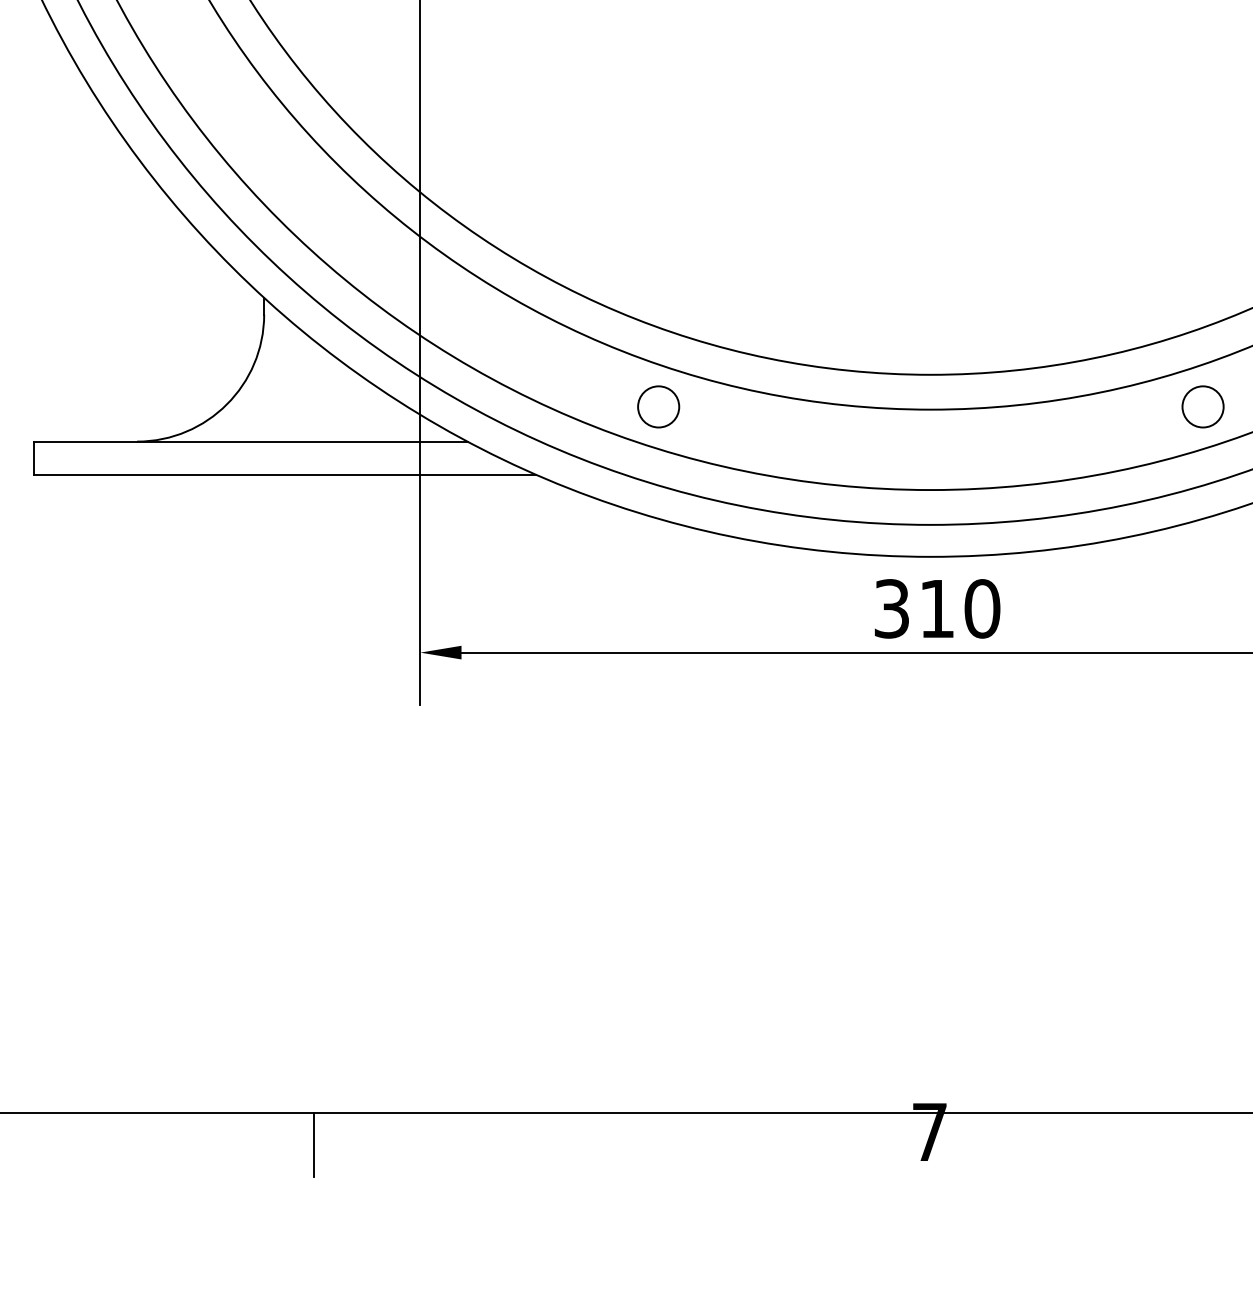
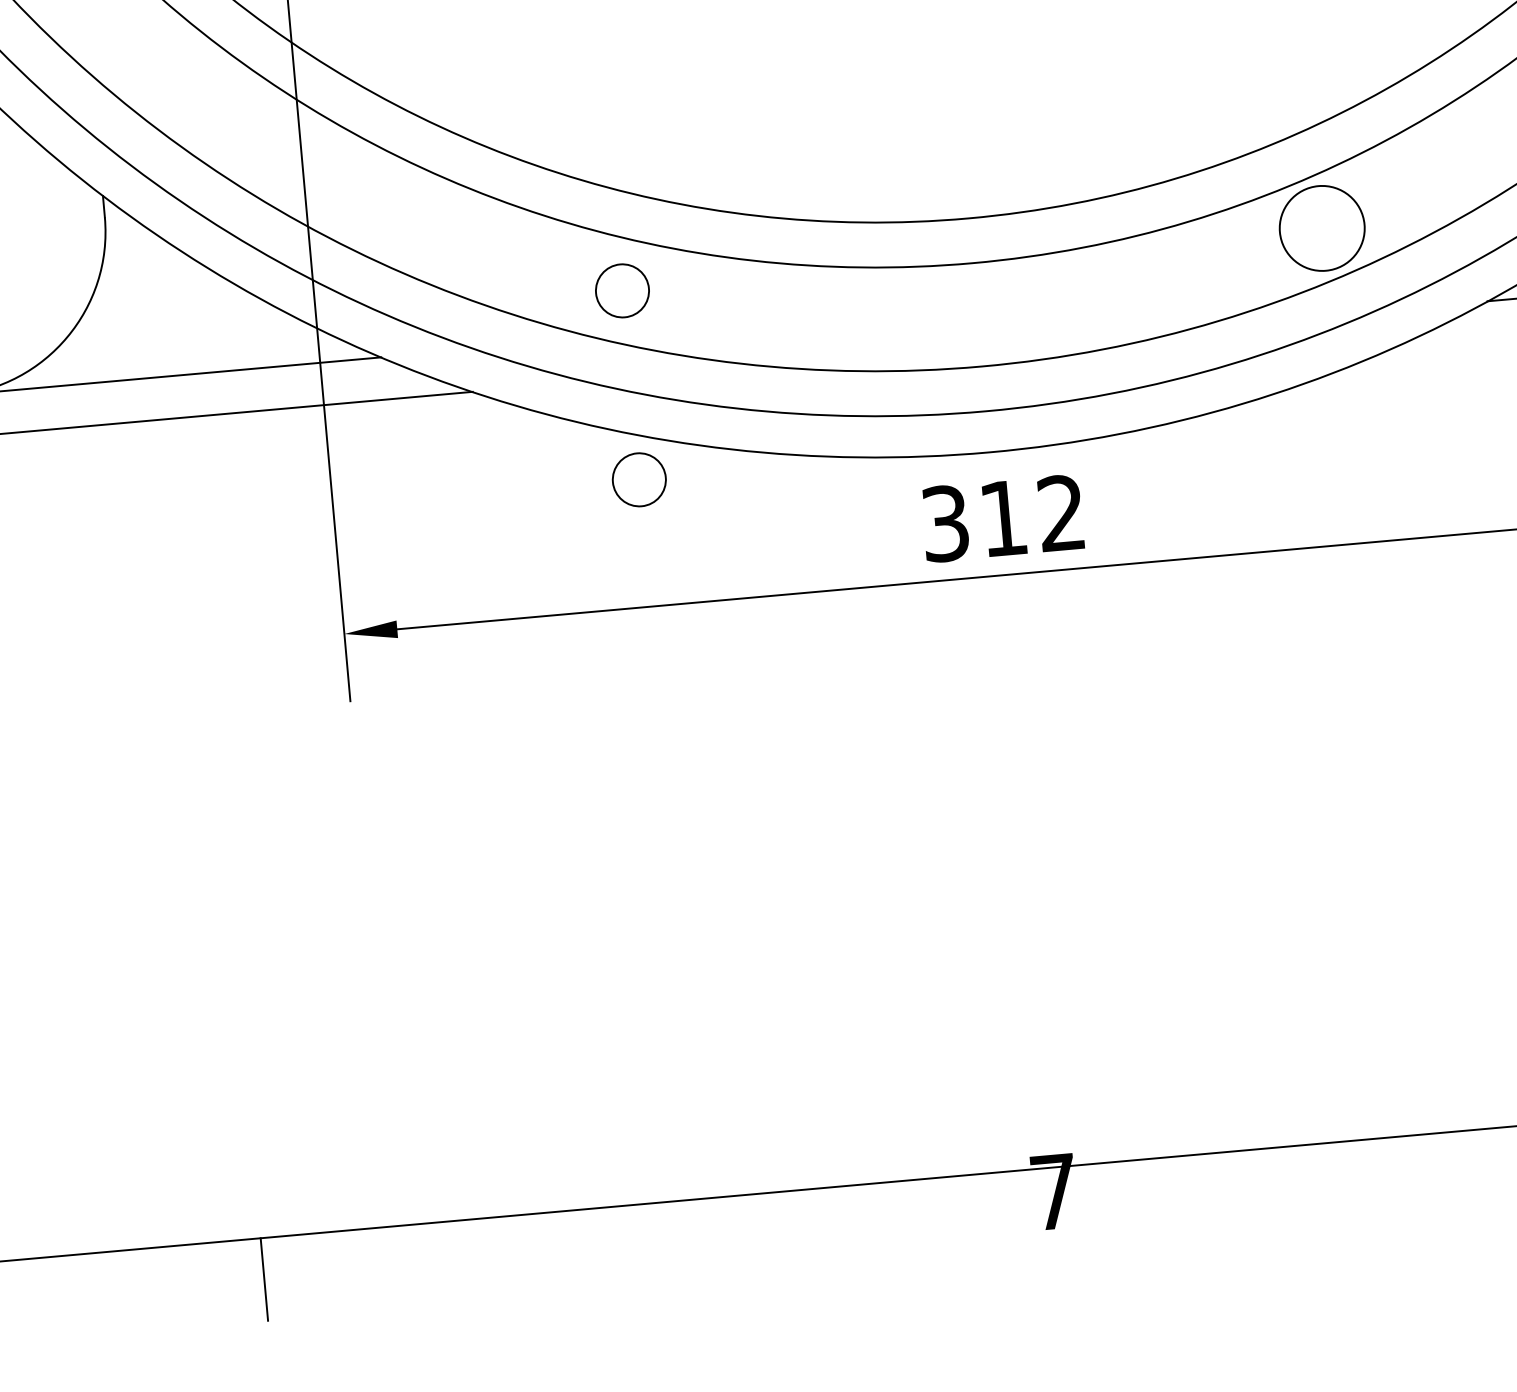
circle: (1202, 406) -> (1321, 227), size x1.6
circle: (658, 553) -> (639, 479), added
text: (982, 608) -> (1061, 512), 310 -> 312

